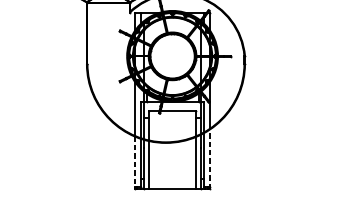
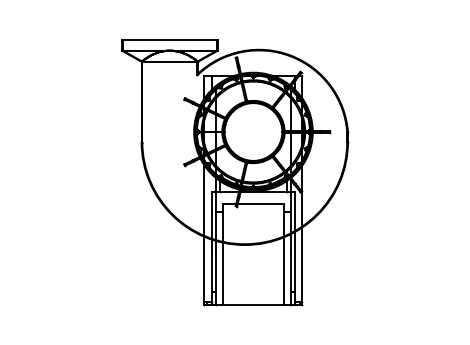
line: (210, 159) -> (302, 266), dashed -> solid
line: (135, 163) -> (204, 271), dashed -> solid

